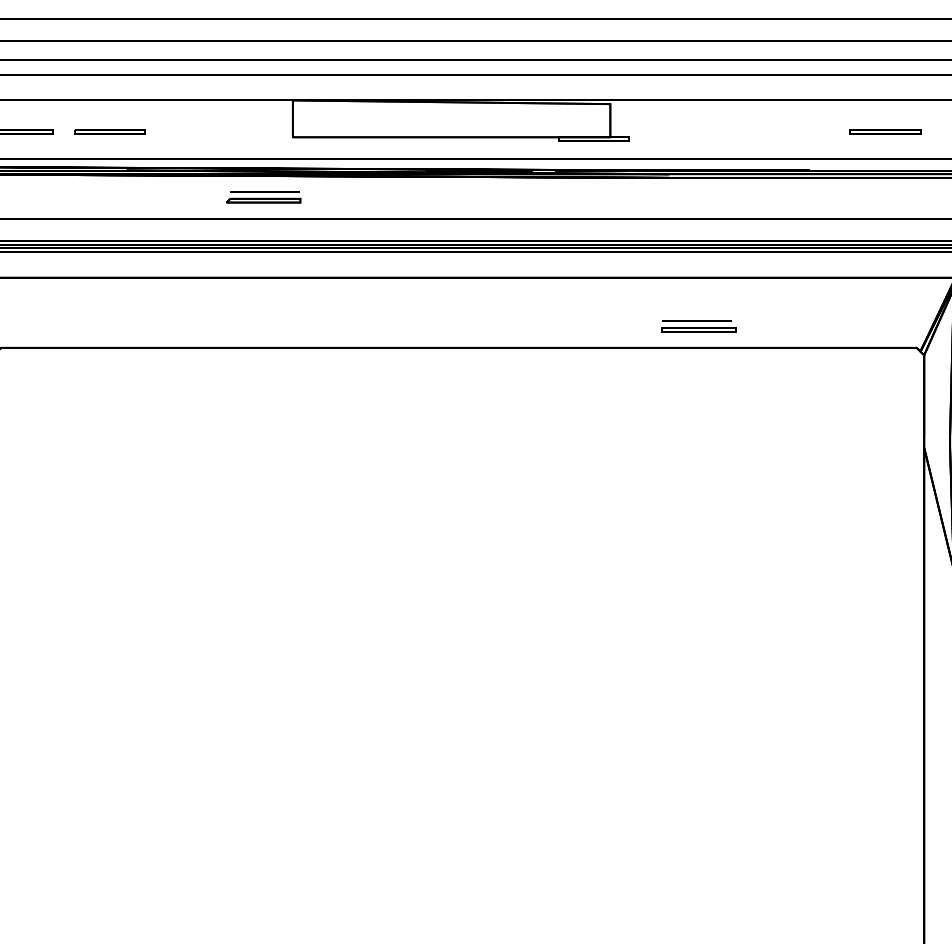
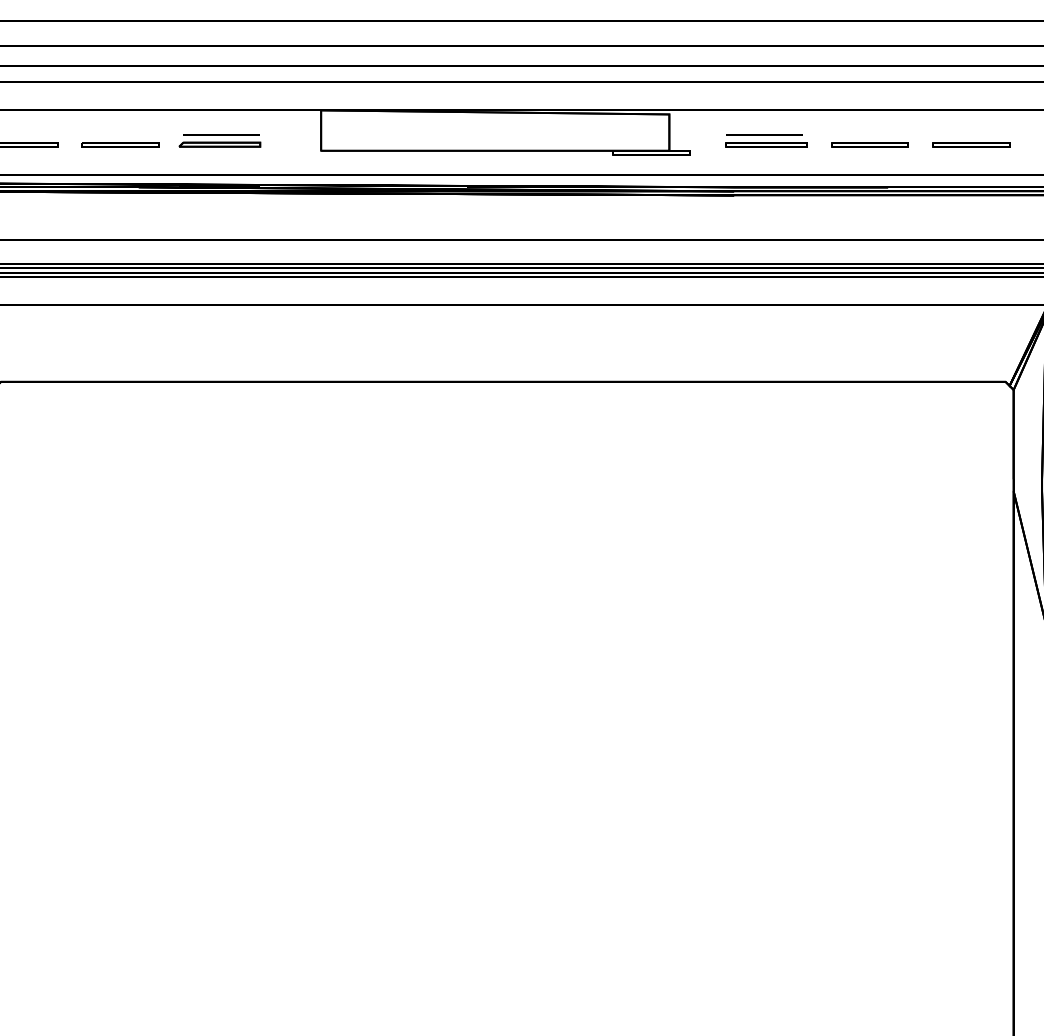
part: (792, 131) -> (869, 144), added
part: (263, 197) -> (219, 141), moved
part: (698, 326) -> (766, 141), moved

